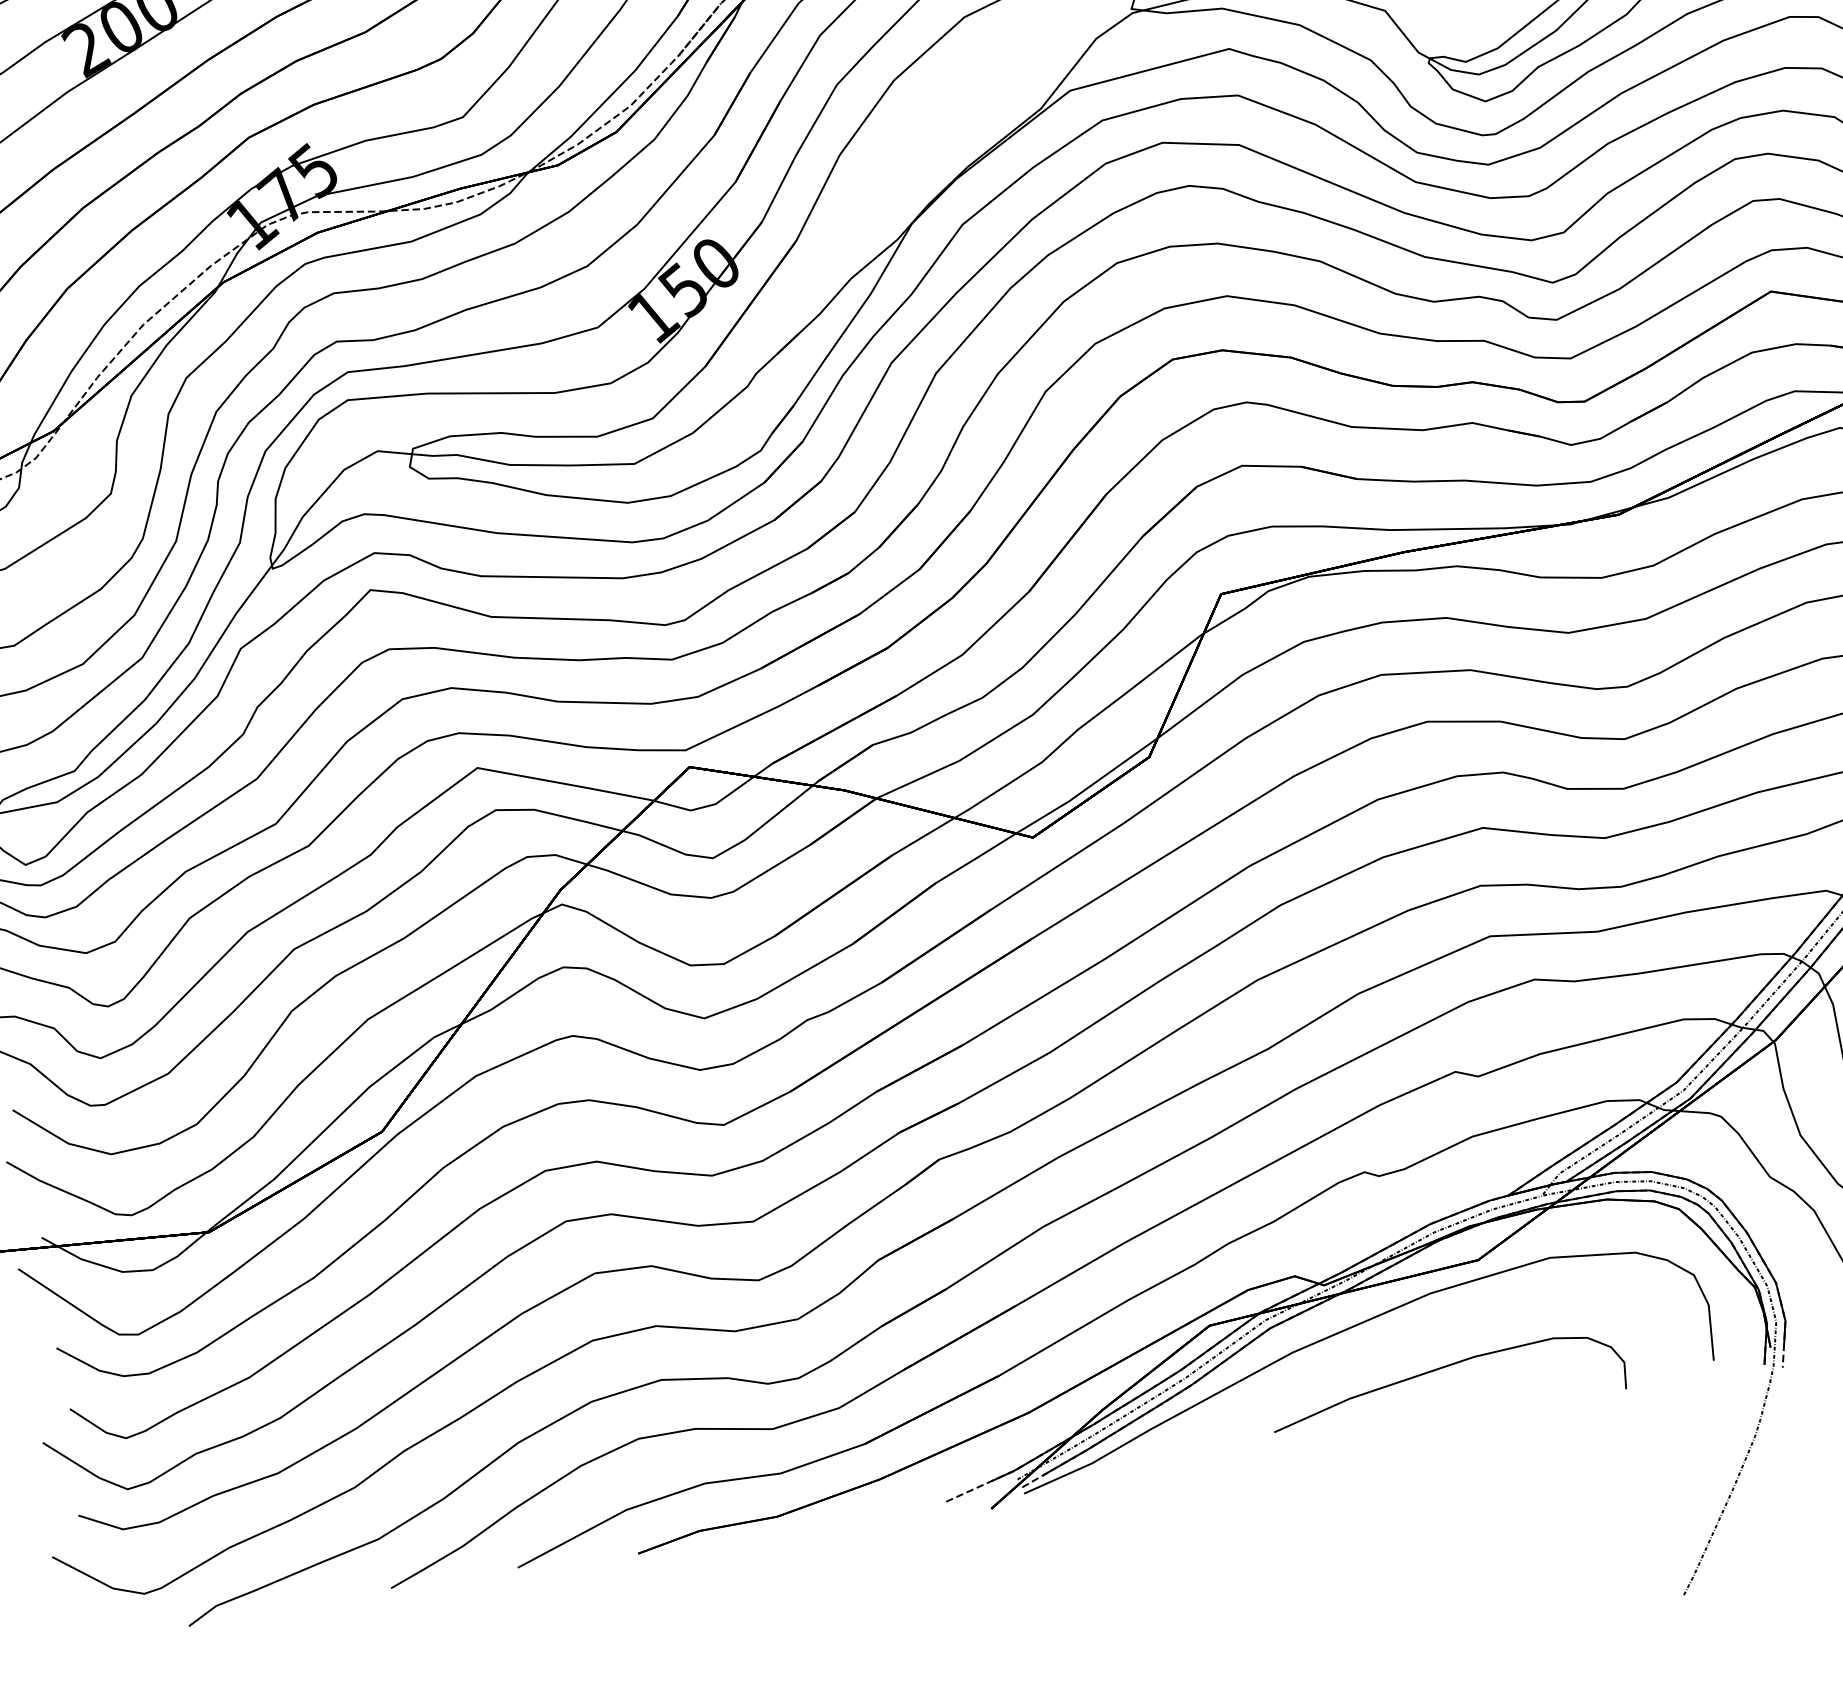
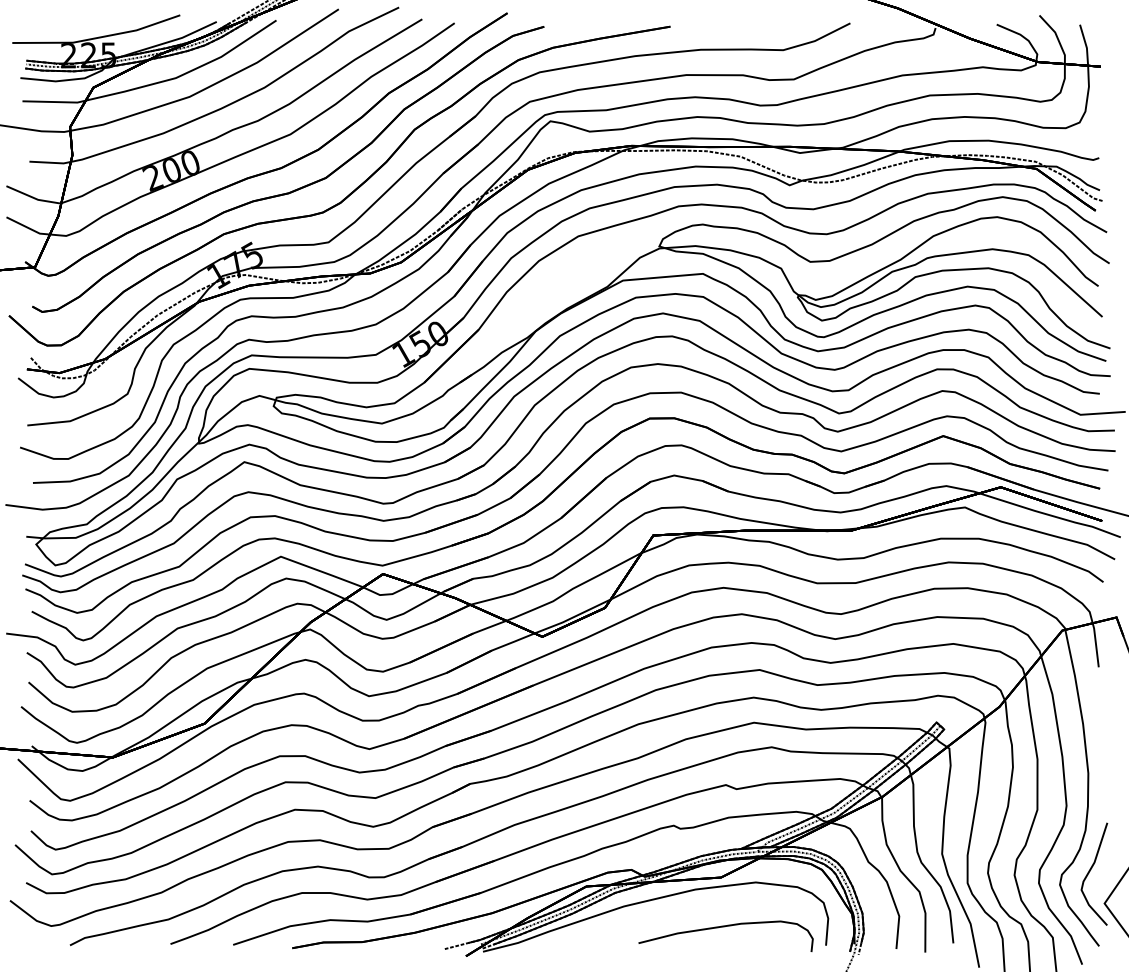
curve: (1442, 1370) -> (724, 927), moved

